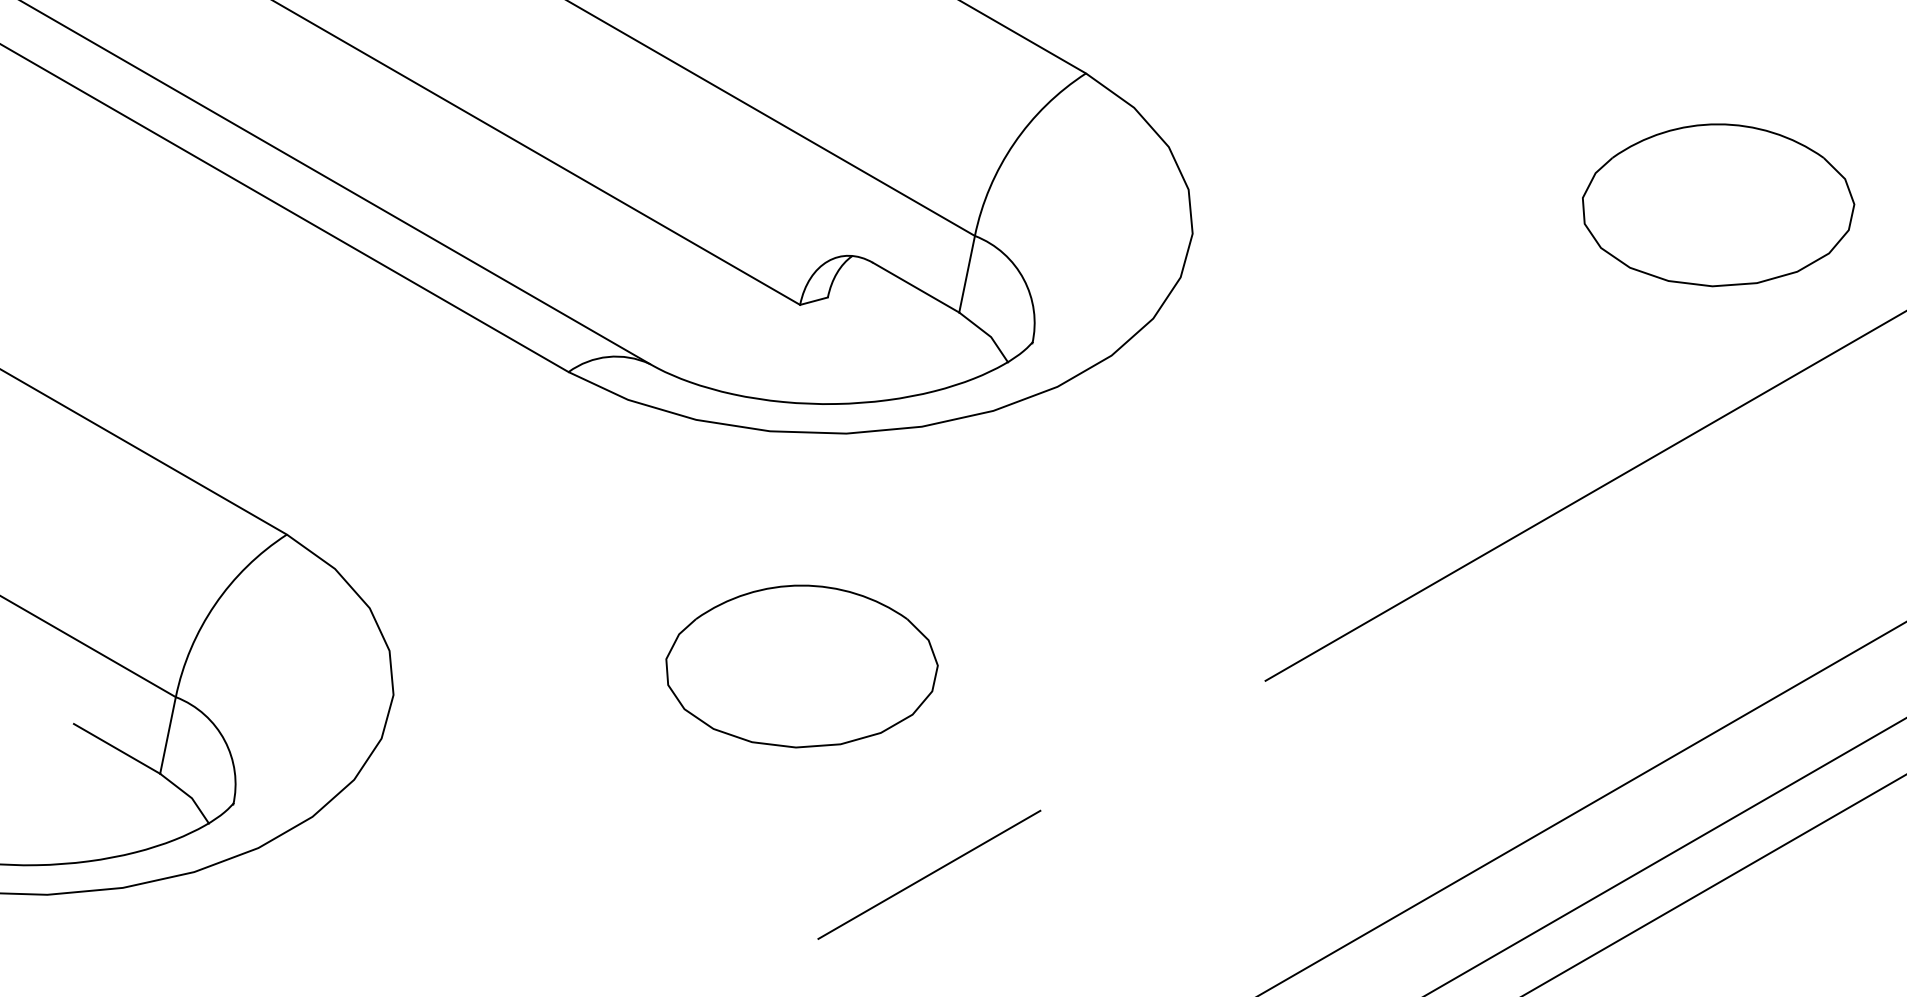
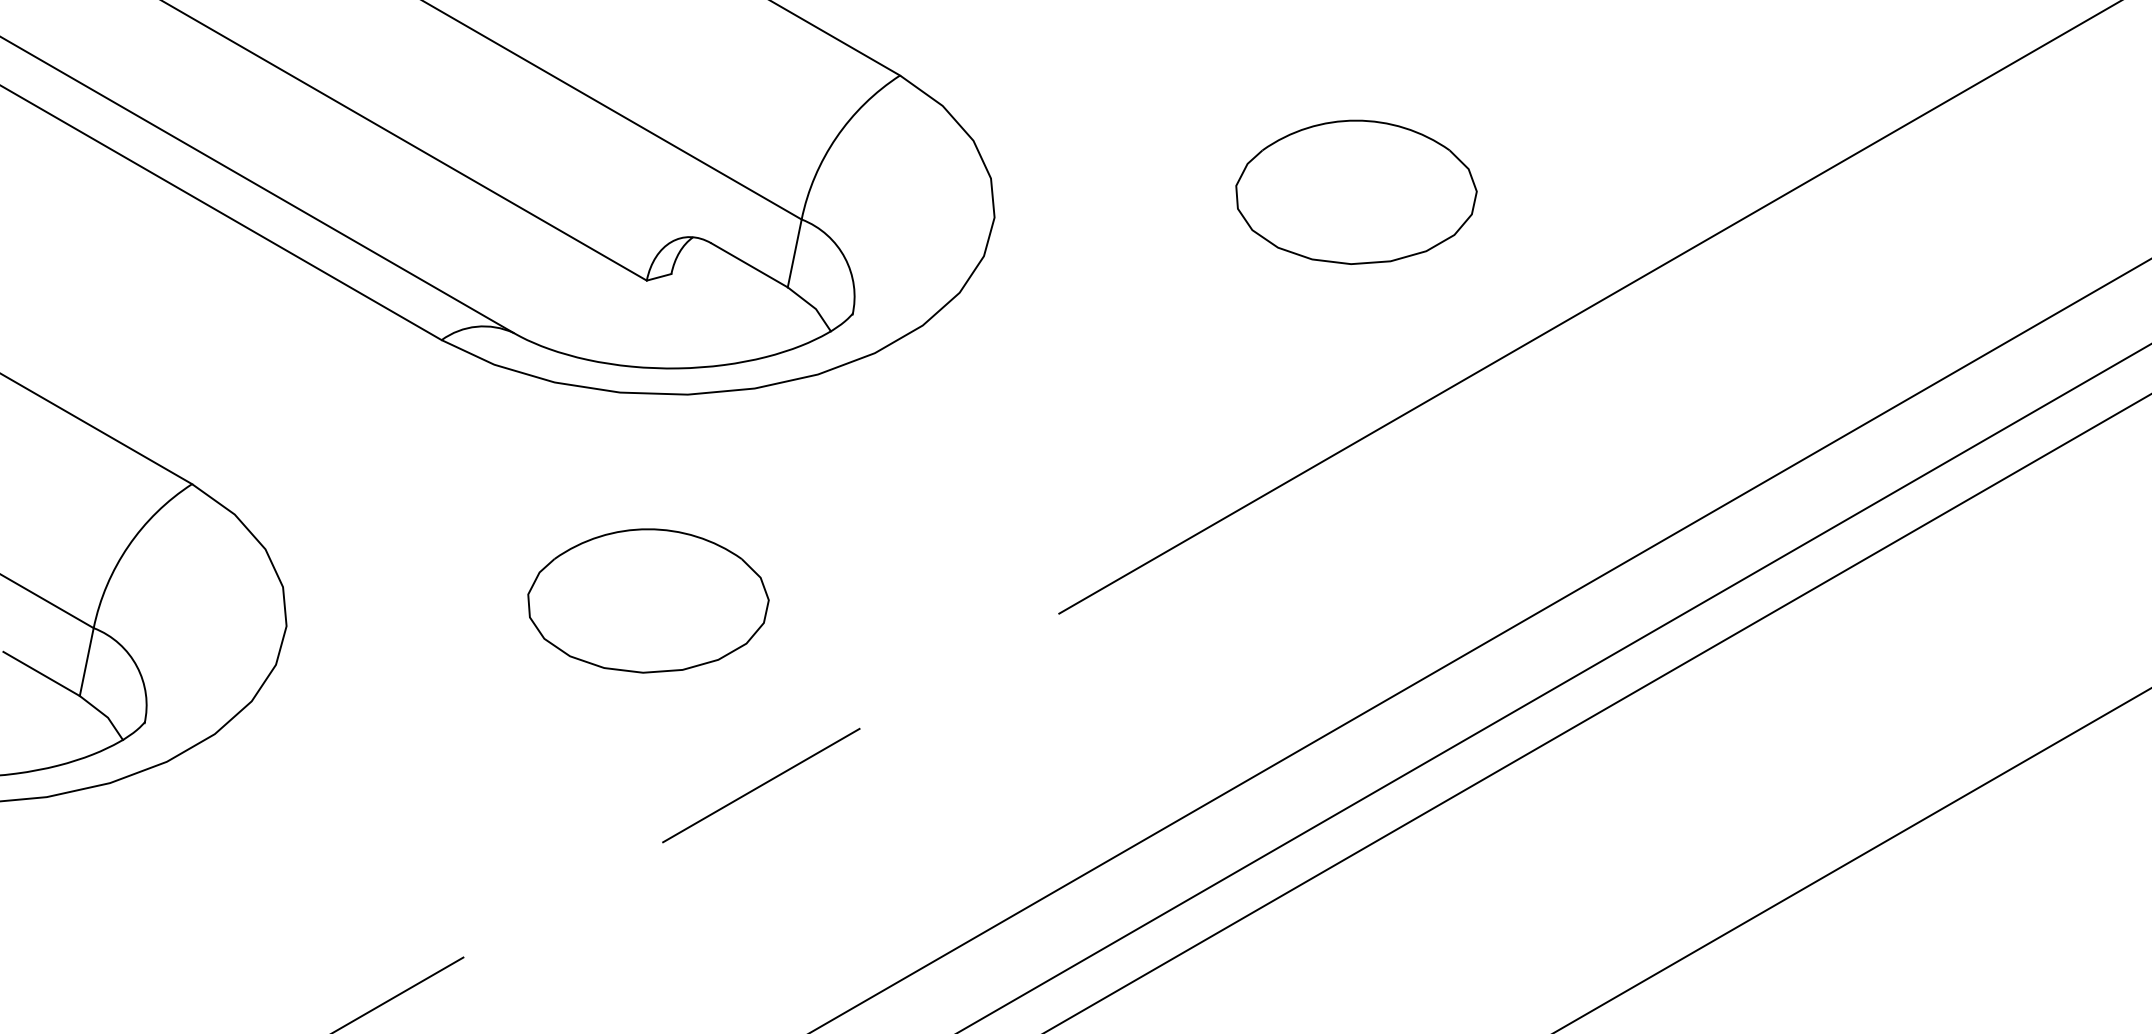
part: (1718, 204) -> (1356, 191), moved

